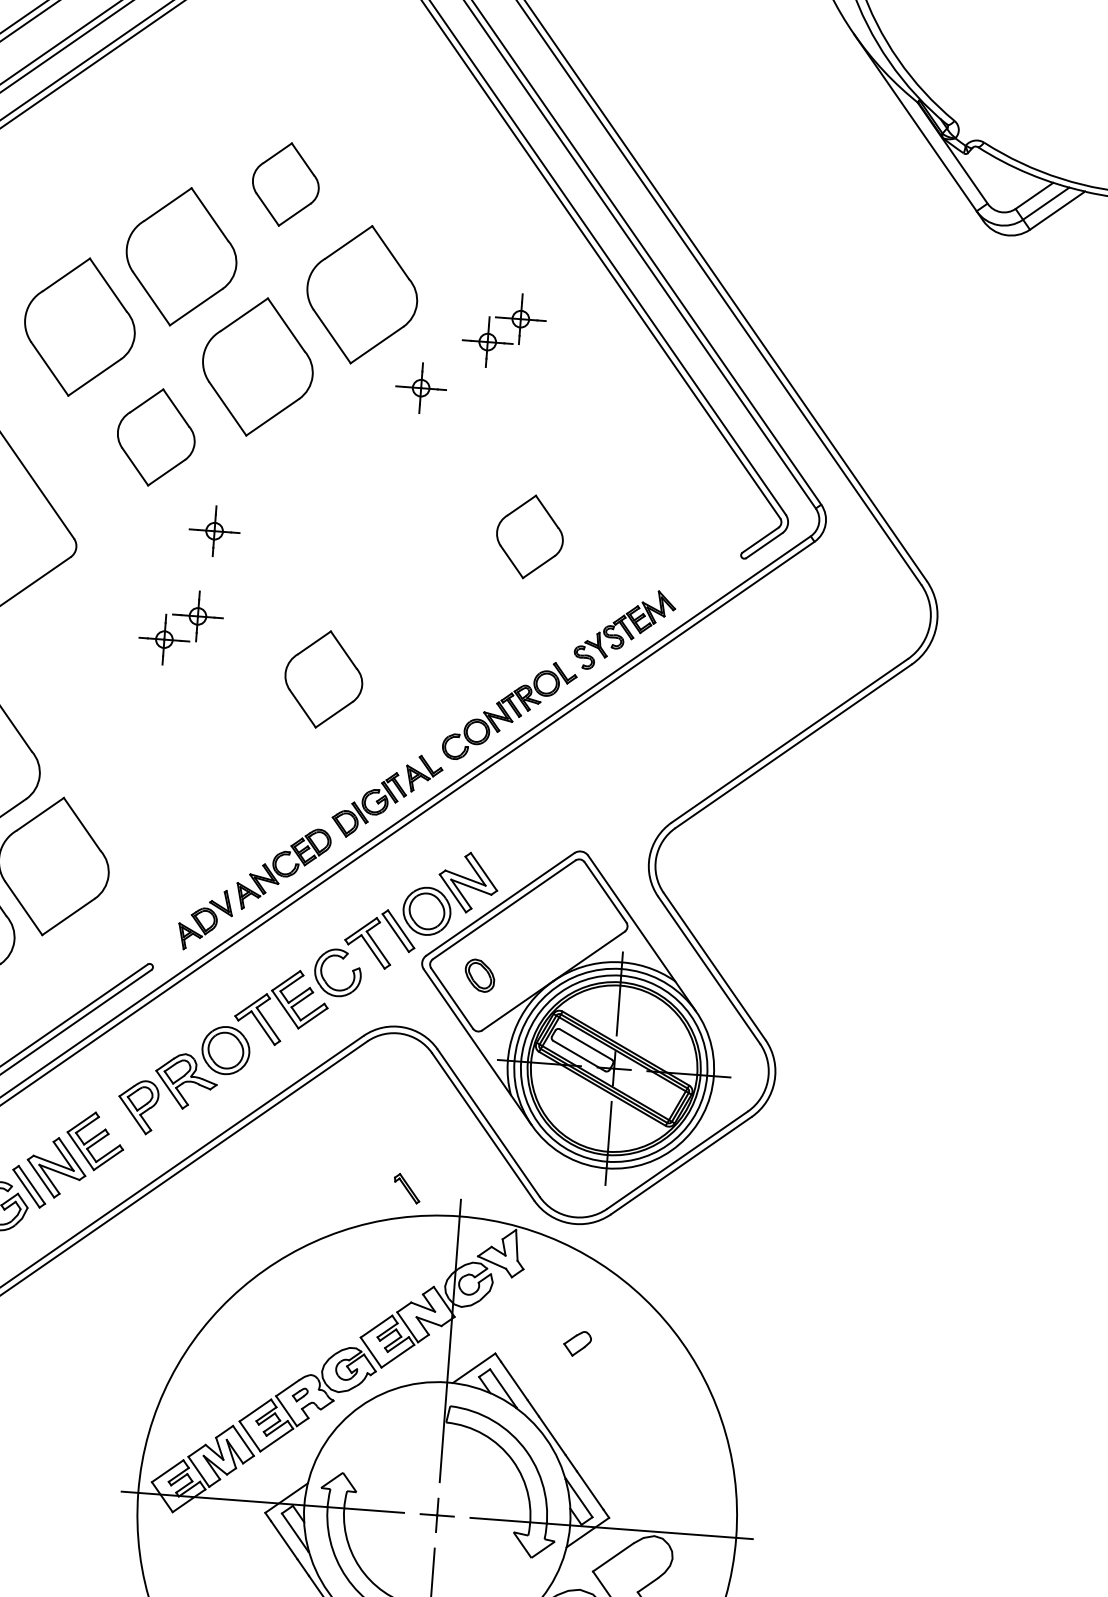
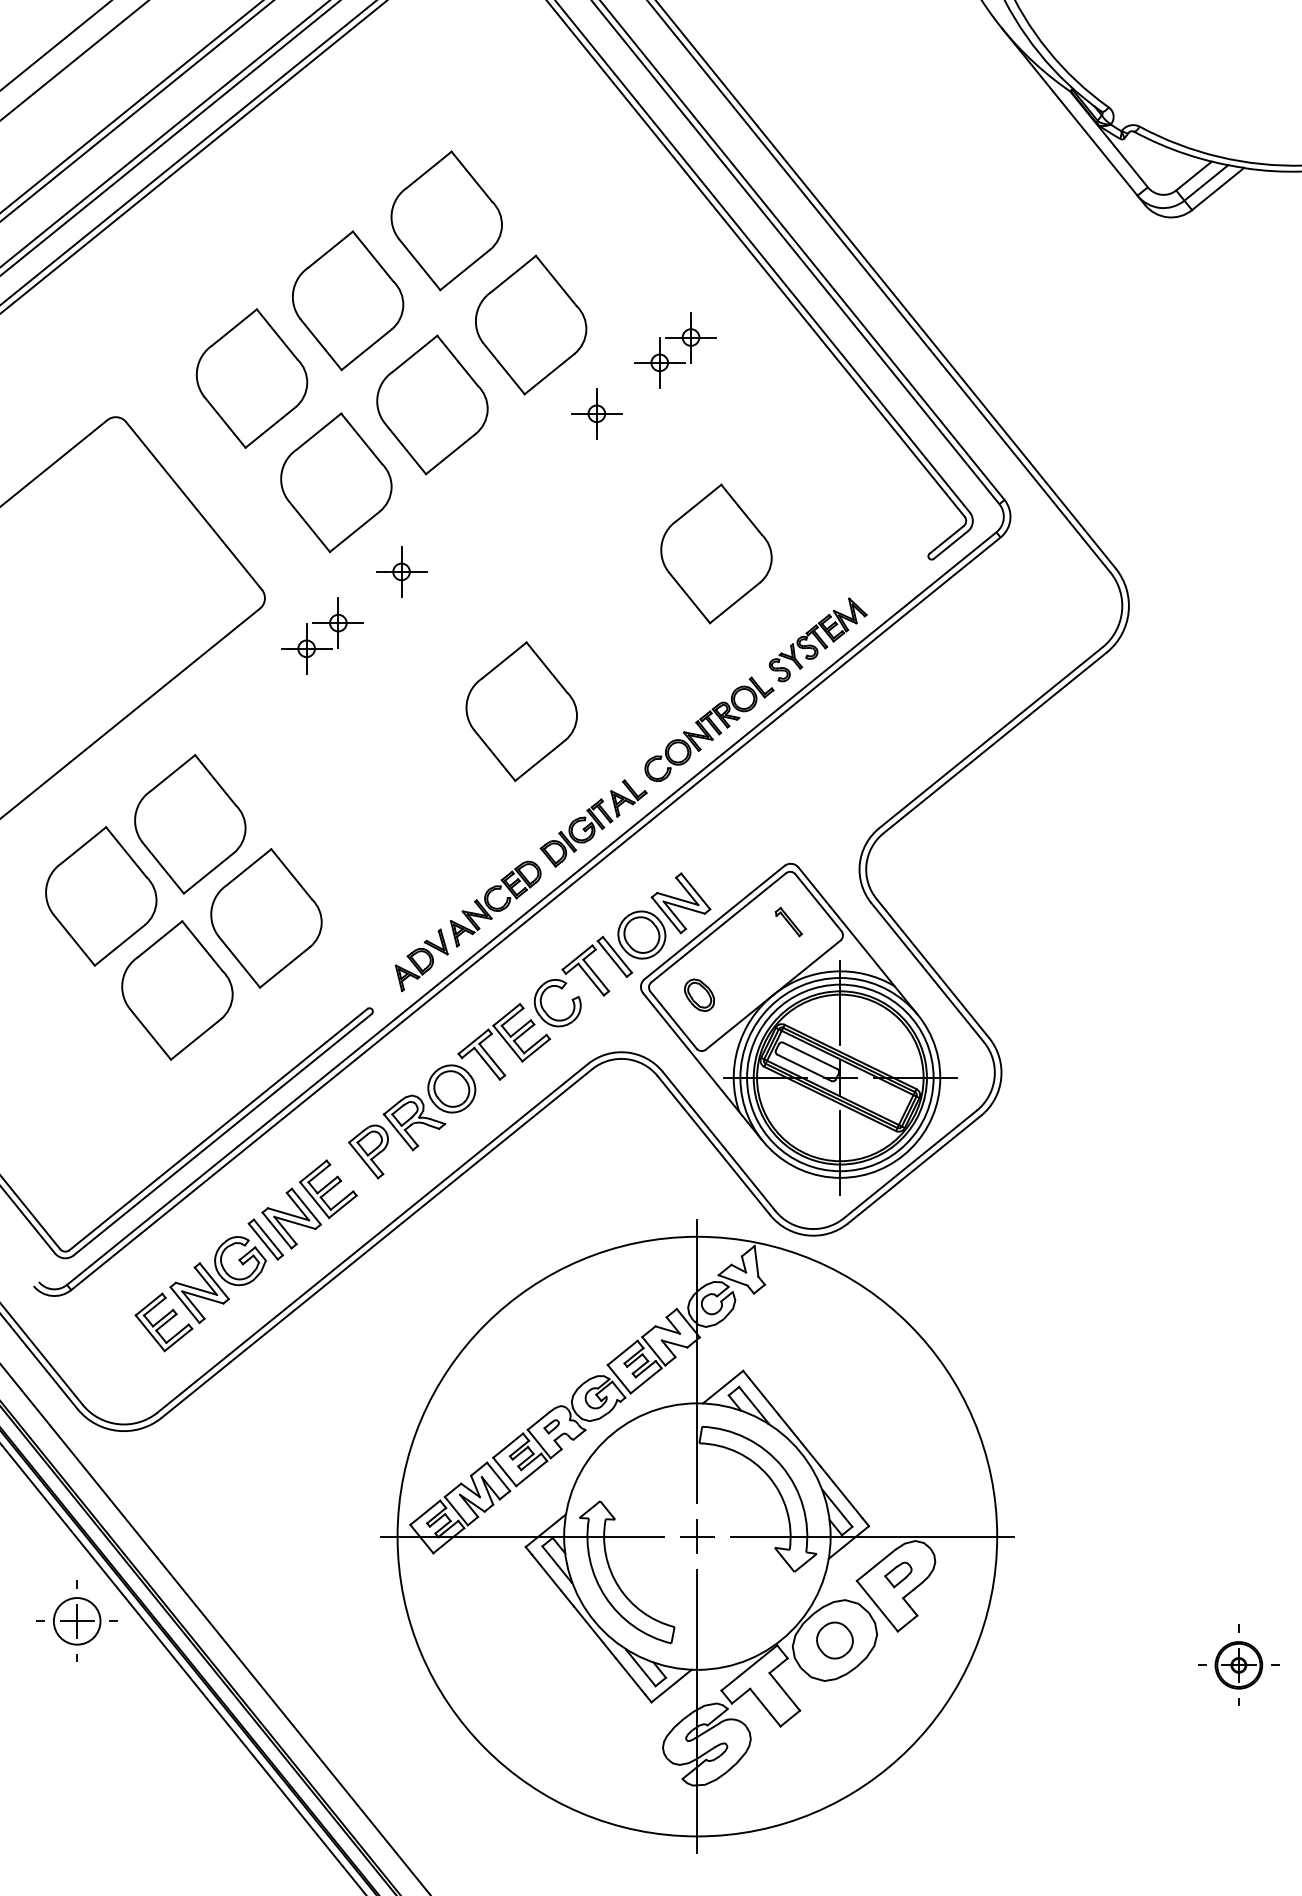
part: (285, 184) -> (446, 220), size x1.67
part: (156, 437) -> (336, 482), size x1.43
part: (530, 536) -> (716, 553), size x1.67
part: (189, 621) -> (330, 628), moved
part: (323, 679) -> (521, 711), size x1.43
part: (406, 1188) -> (788, 921), moved
part: (577, 1343) -> (898, 1574), moved

